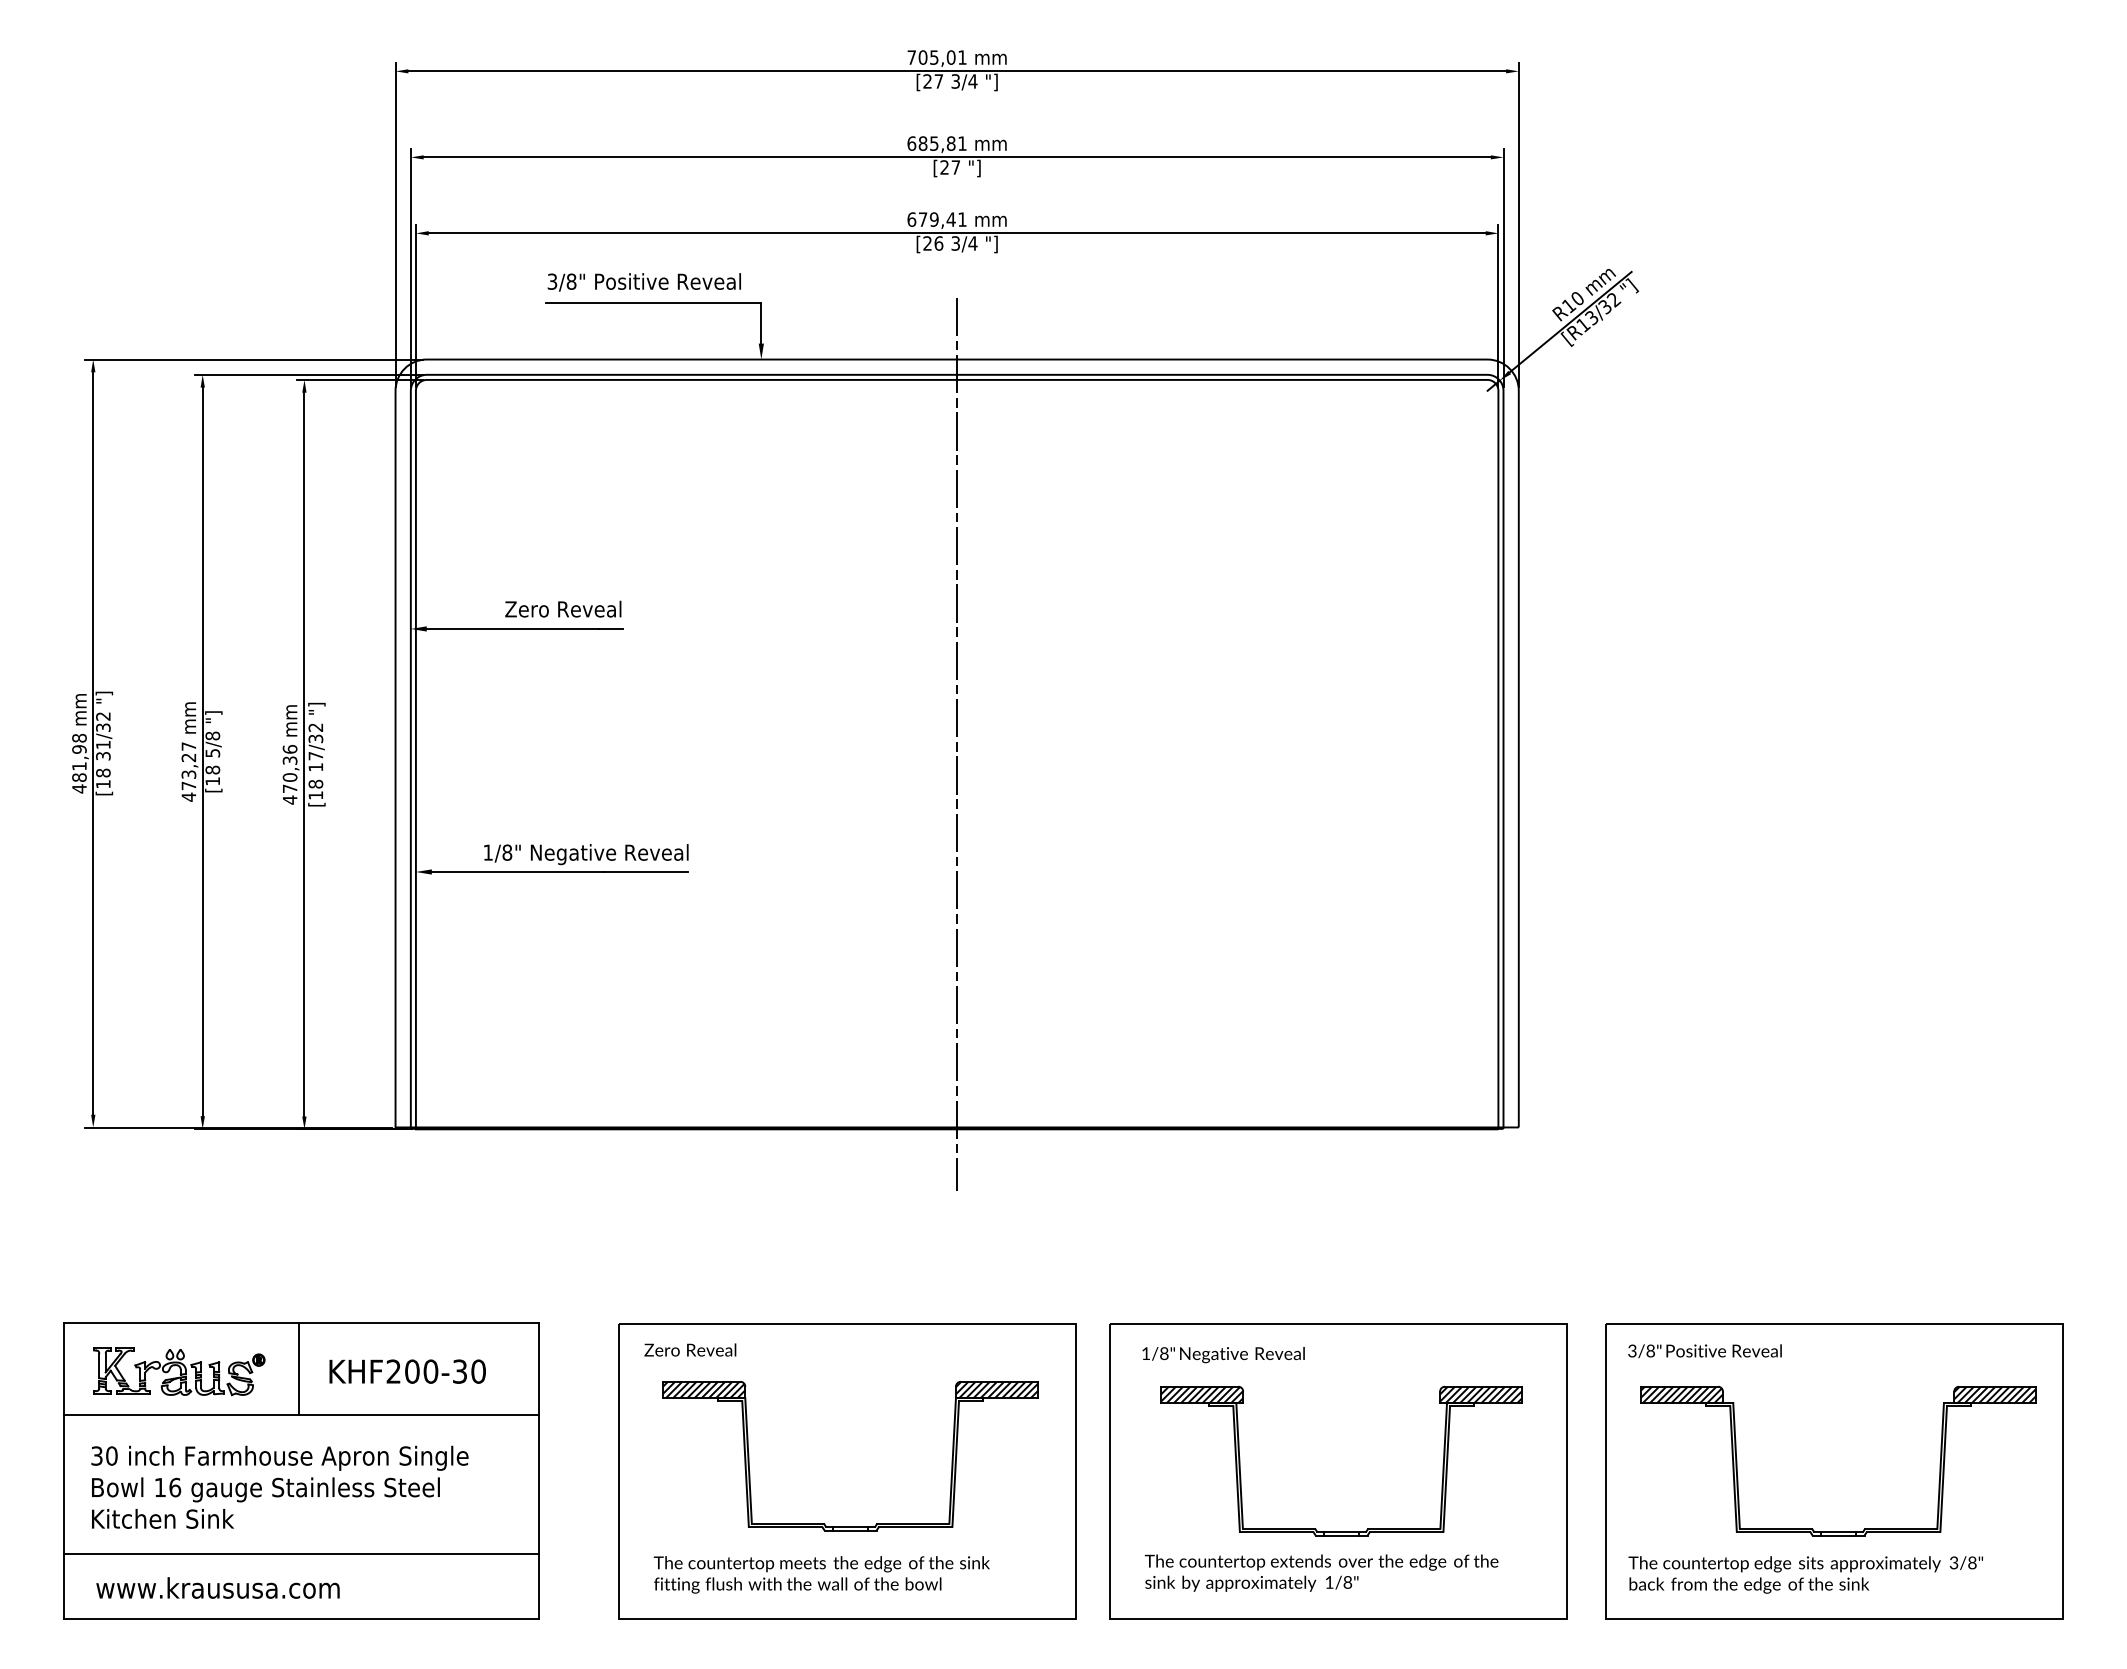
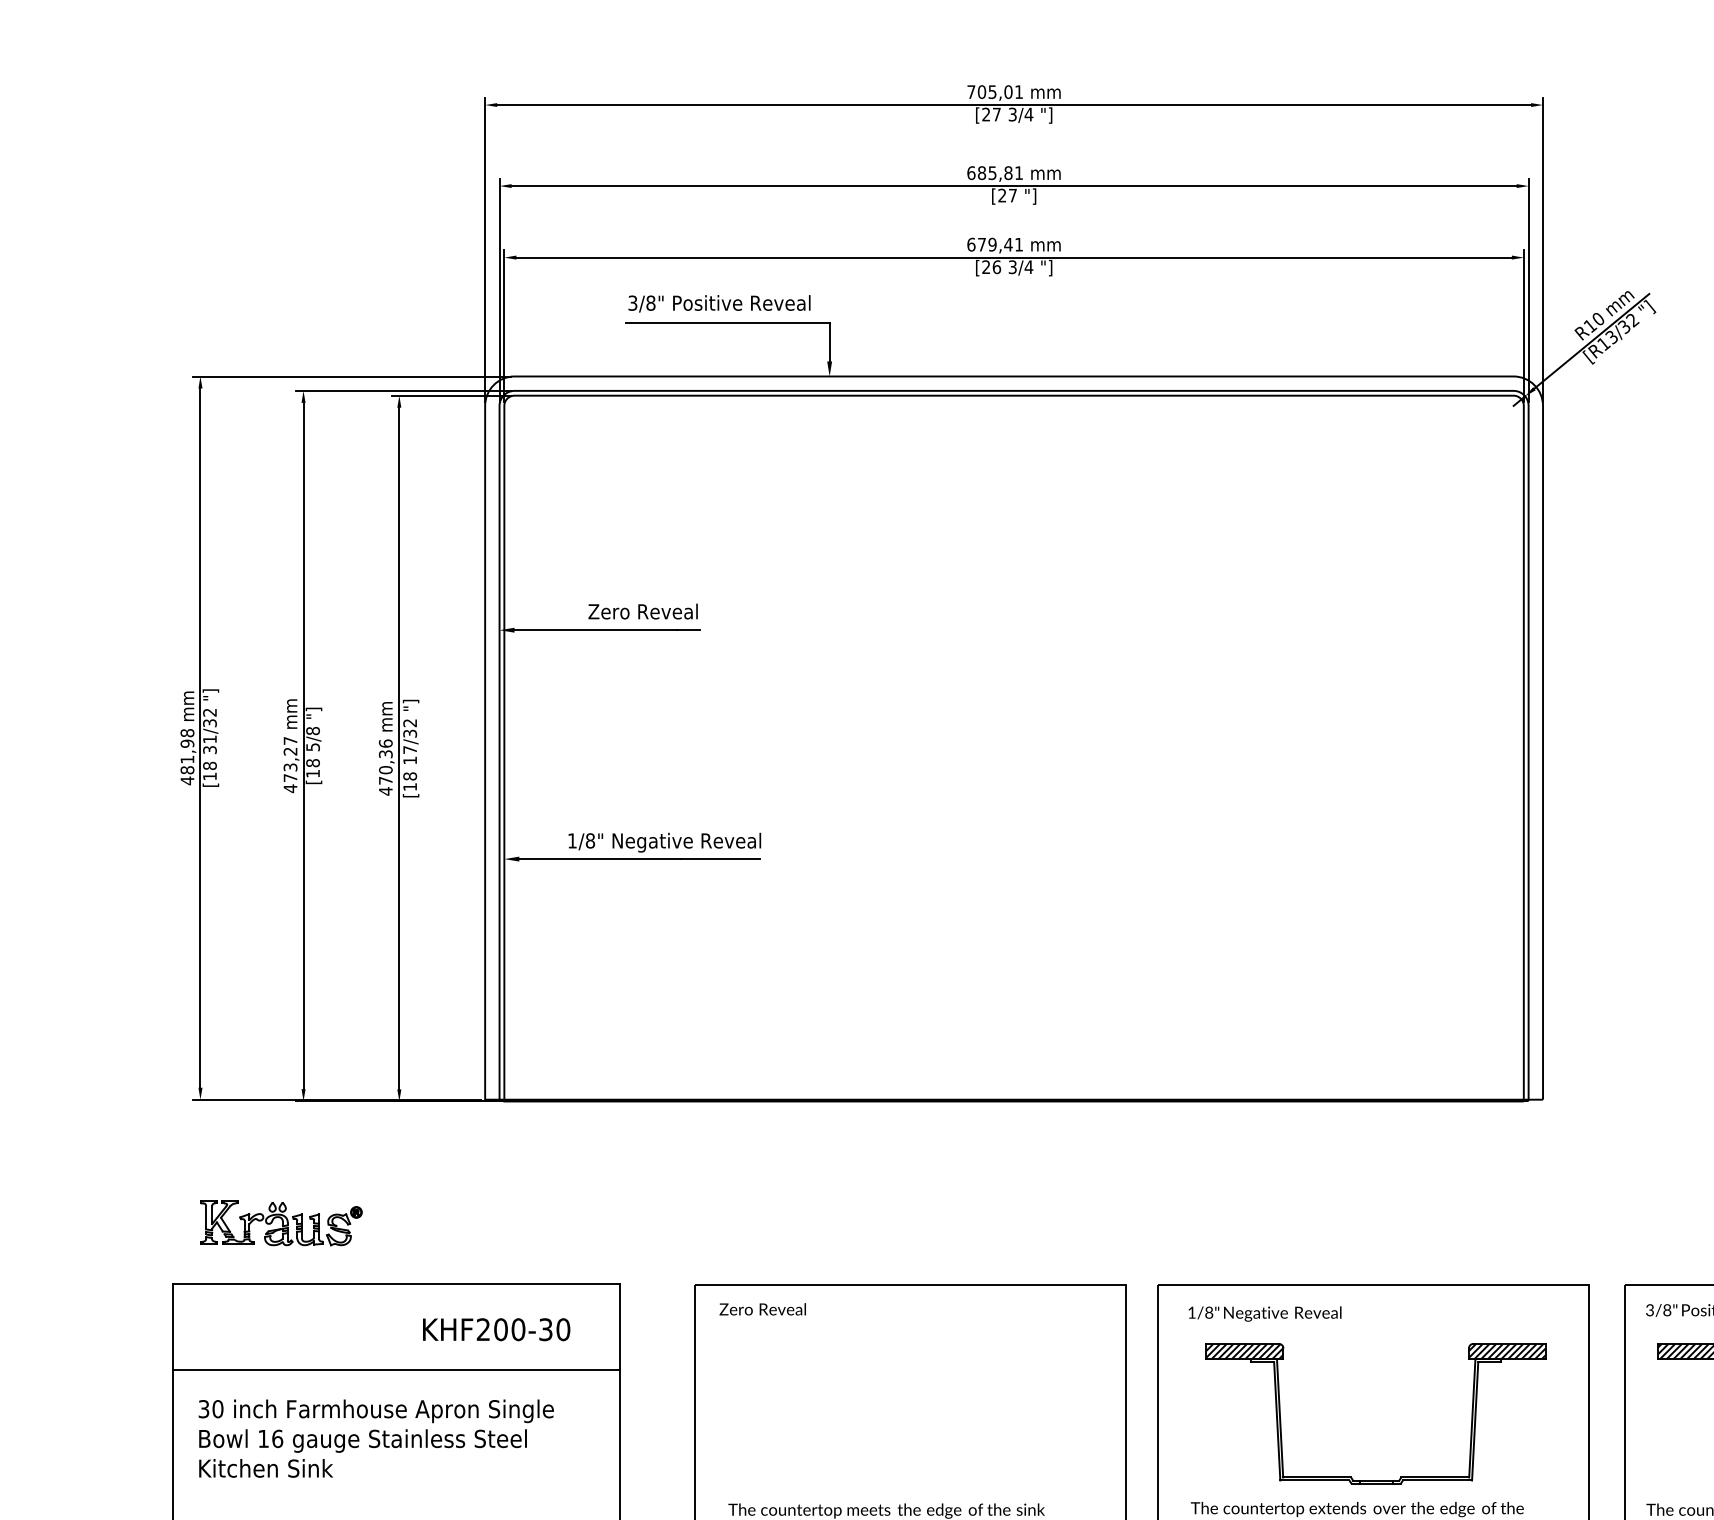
line: (957, 743) -> (1014, 738), removed
line: (298, 1368) -> (393, 1326), removed
part: (179, 1371) -> (281, 1223), moved
part: (850, 1526) -> (913, 1475), removed
line: (300, 1554) -> (395, 1501), removed

